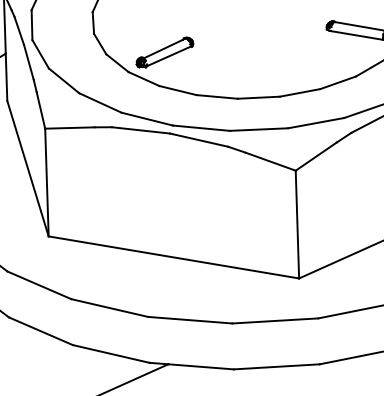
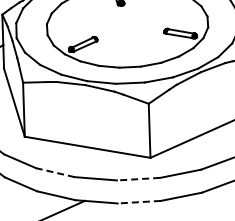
line: (109, 307) -> (55, 172), solid -> dashed
line: (275, 321) -> (138, 179), solid -> dashed
line: (277, 367) -> (139, 202), solid -> dashed

